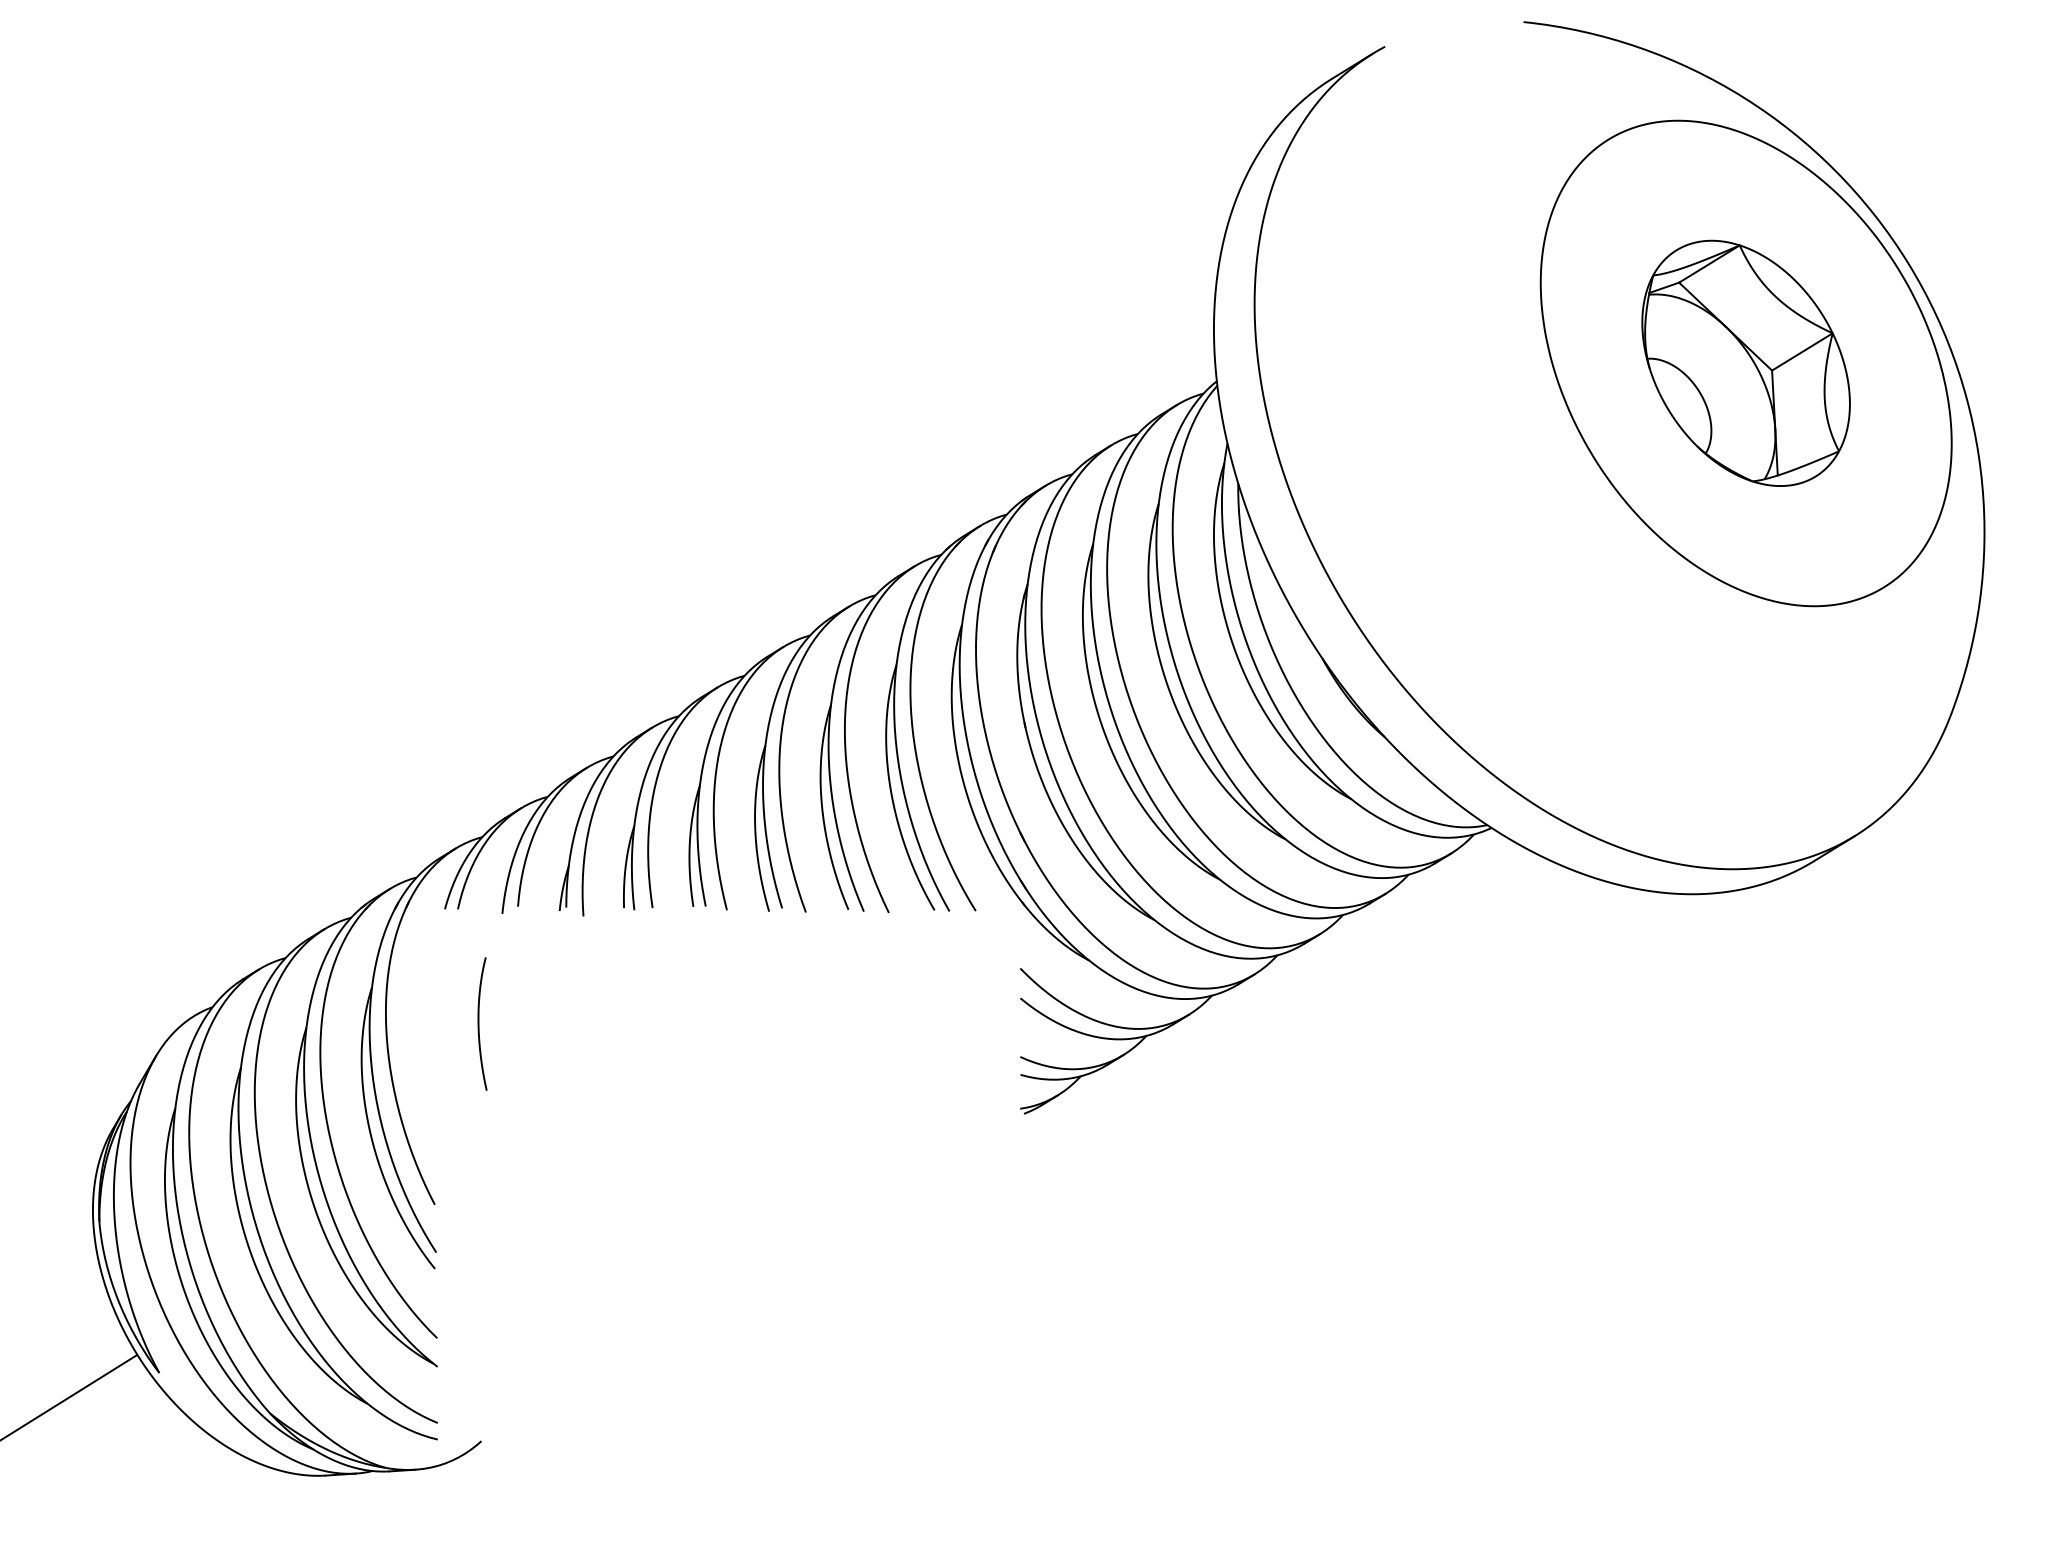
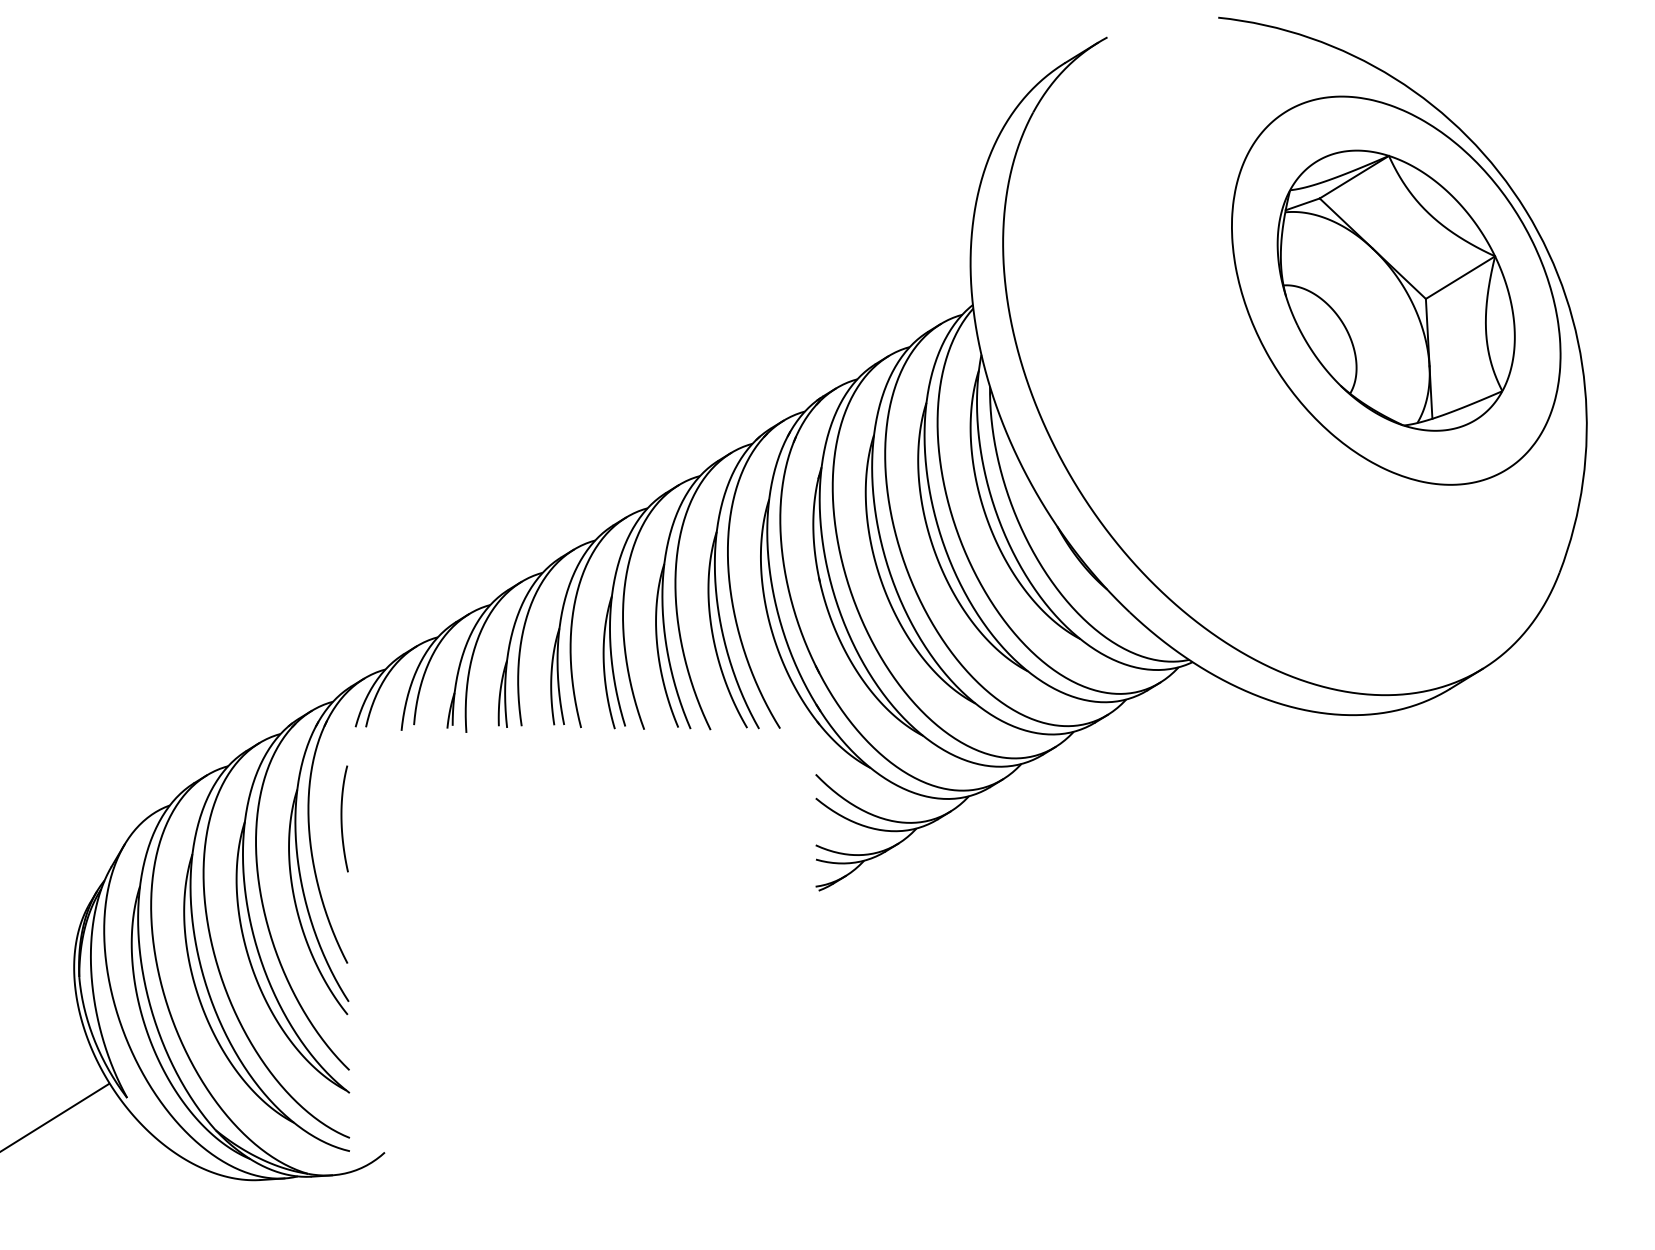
part: (1745, 363) -> (1395, 290), size x1.43
curve: (479, 1023) -> (342, 818), moved

